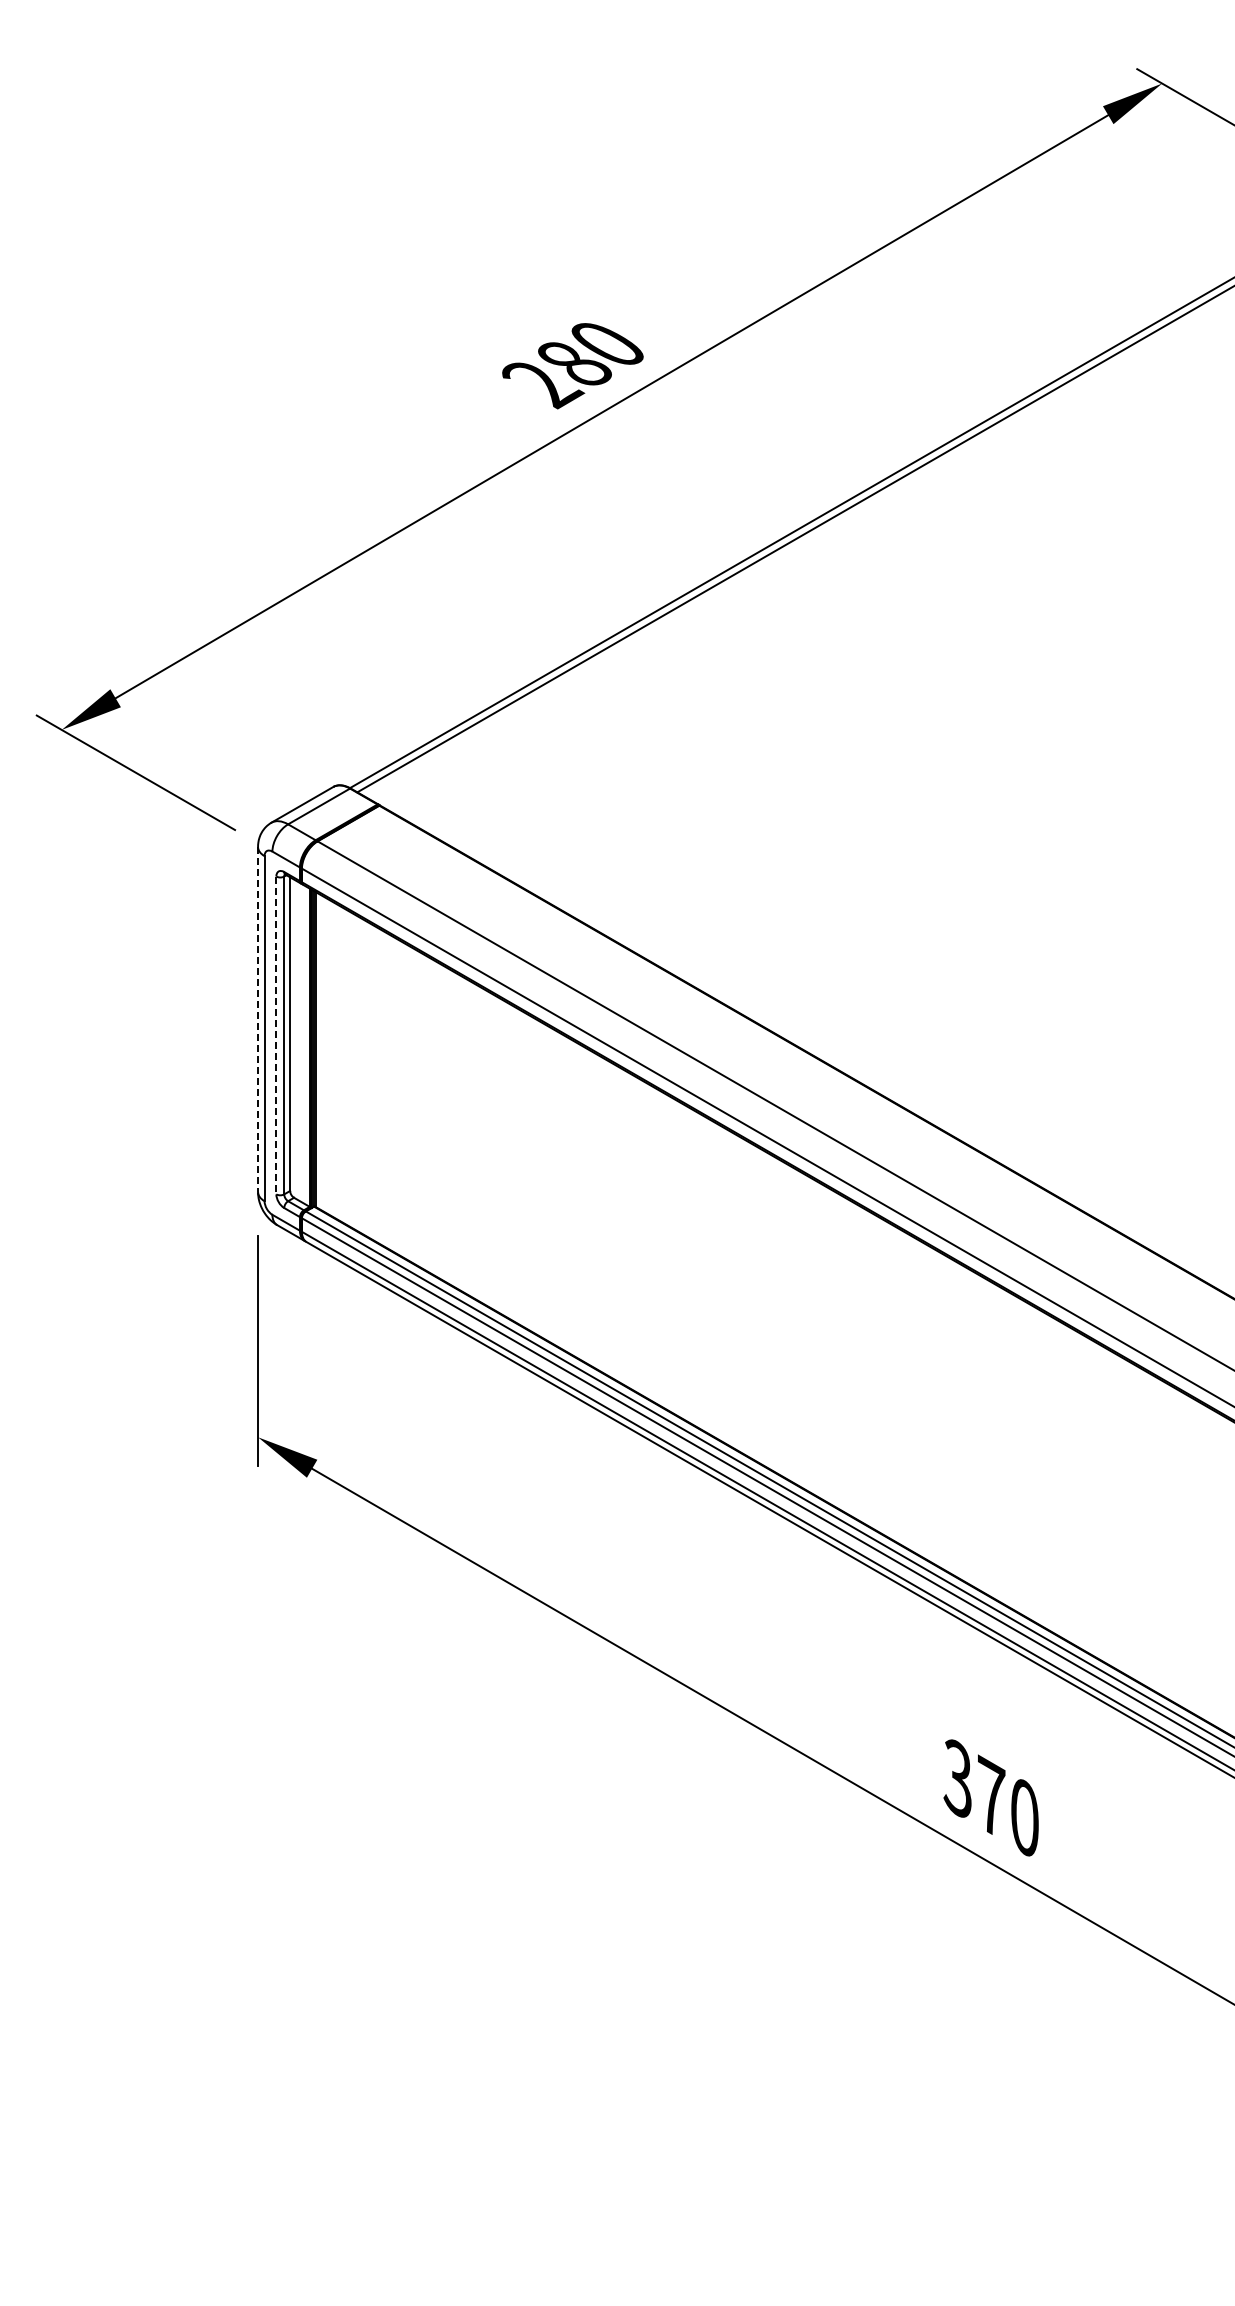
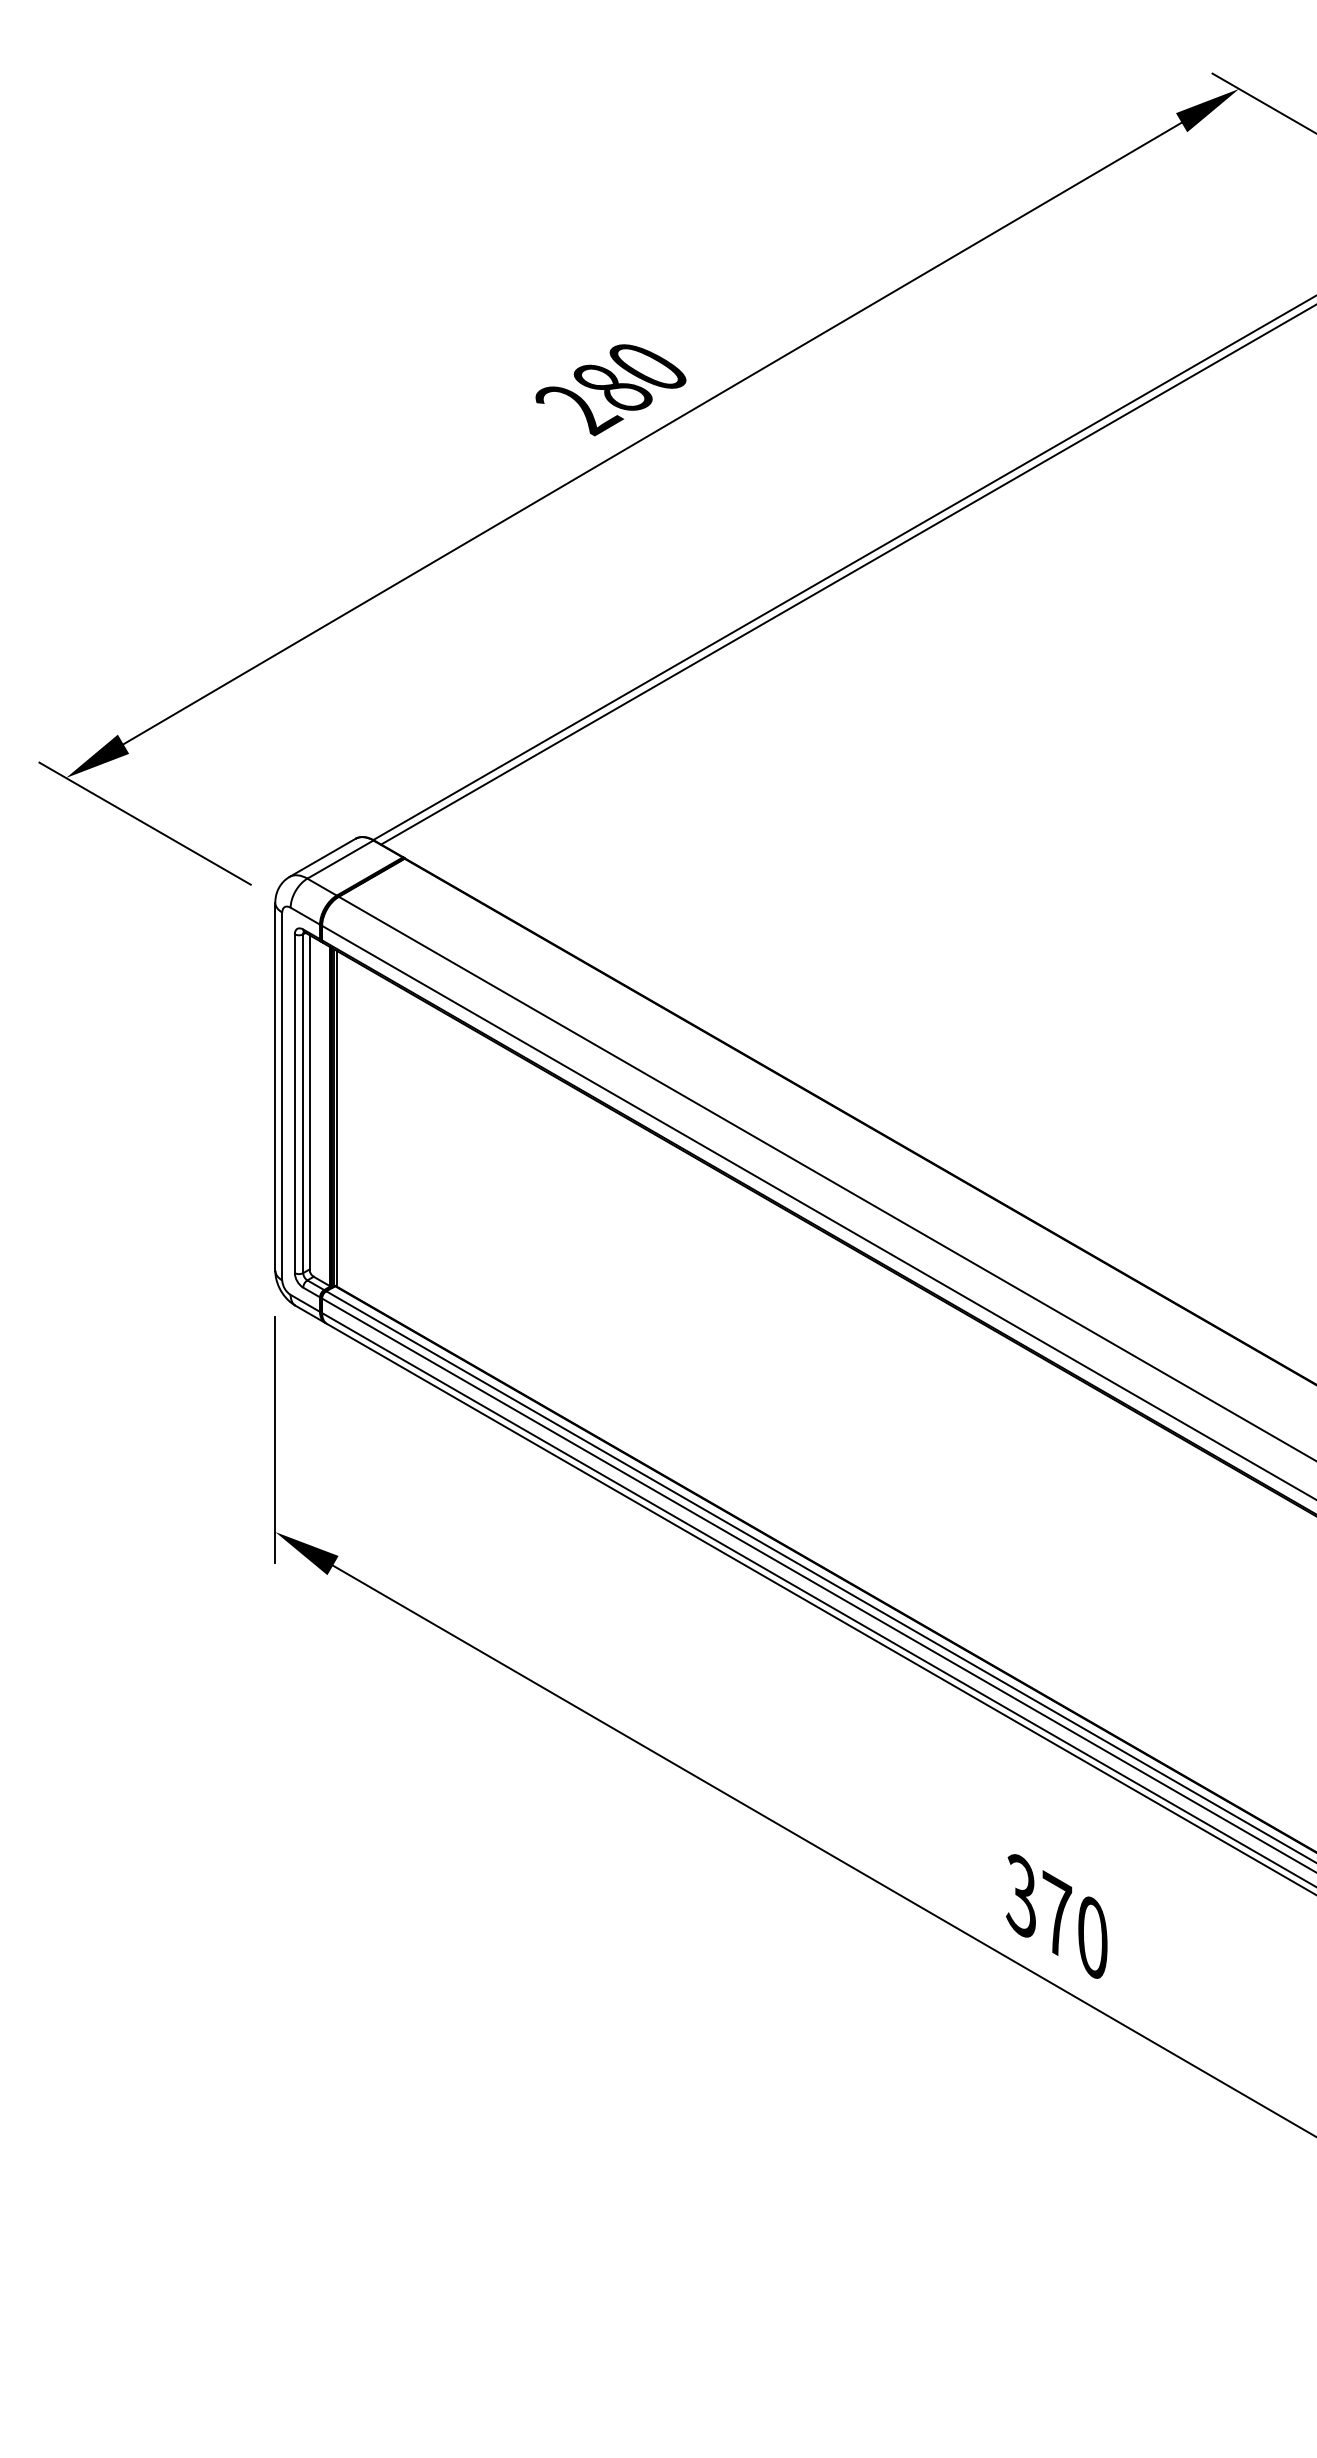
line: (258, 1019) -> (275, 1086), dashed -> solid
line: (276, 1035) -> (294, 1103), dashed -> solid

